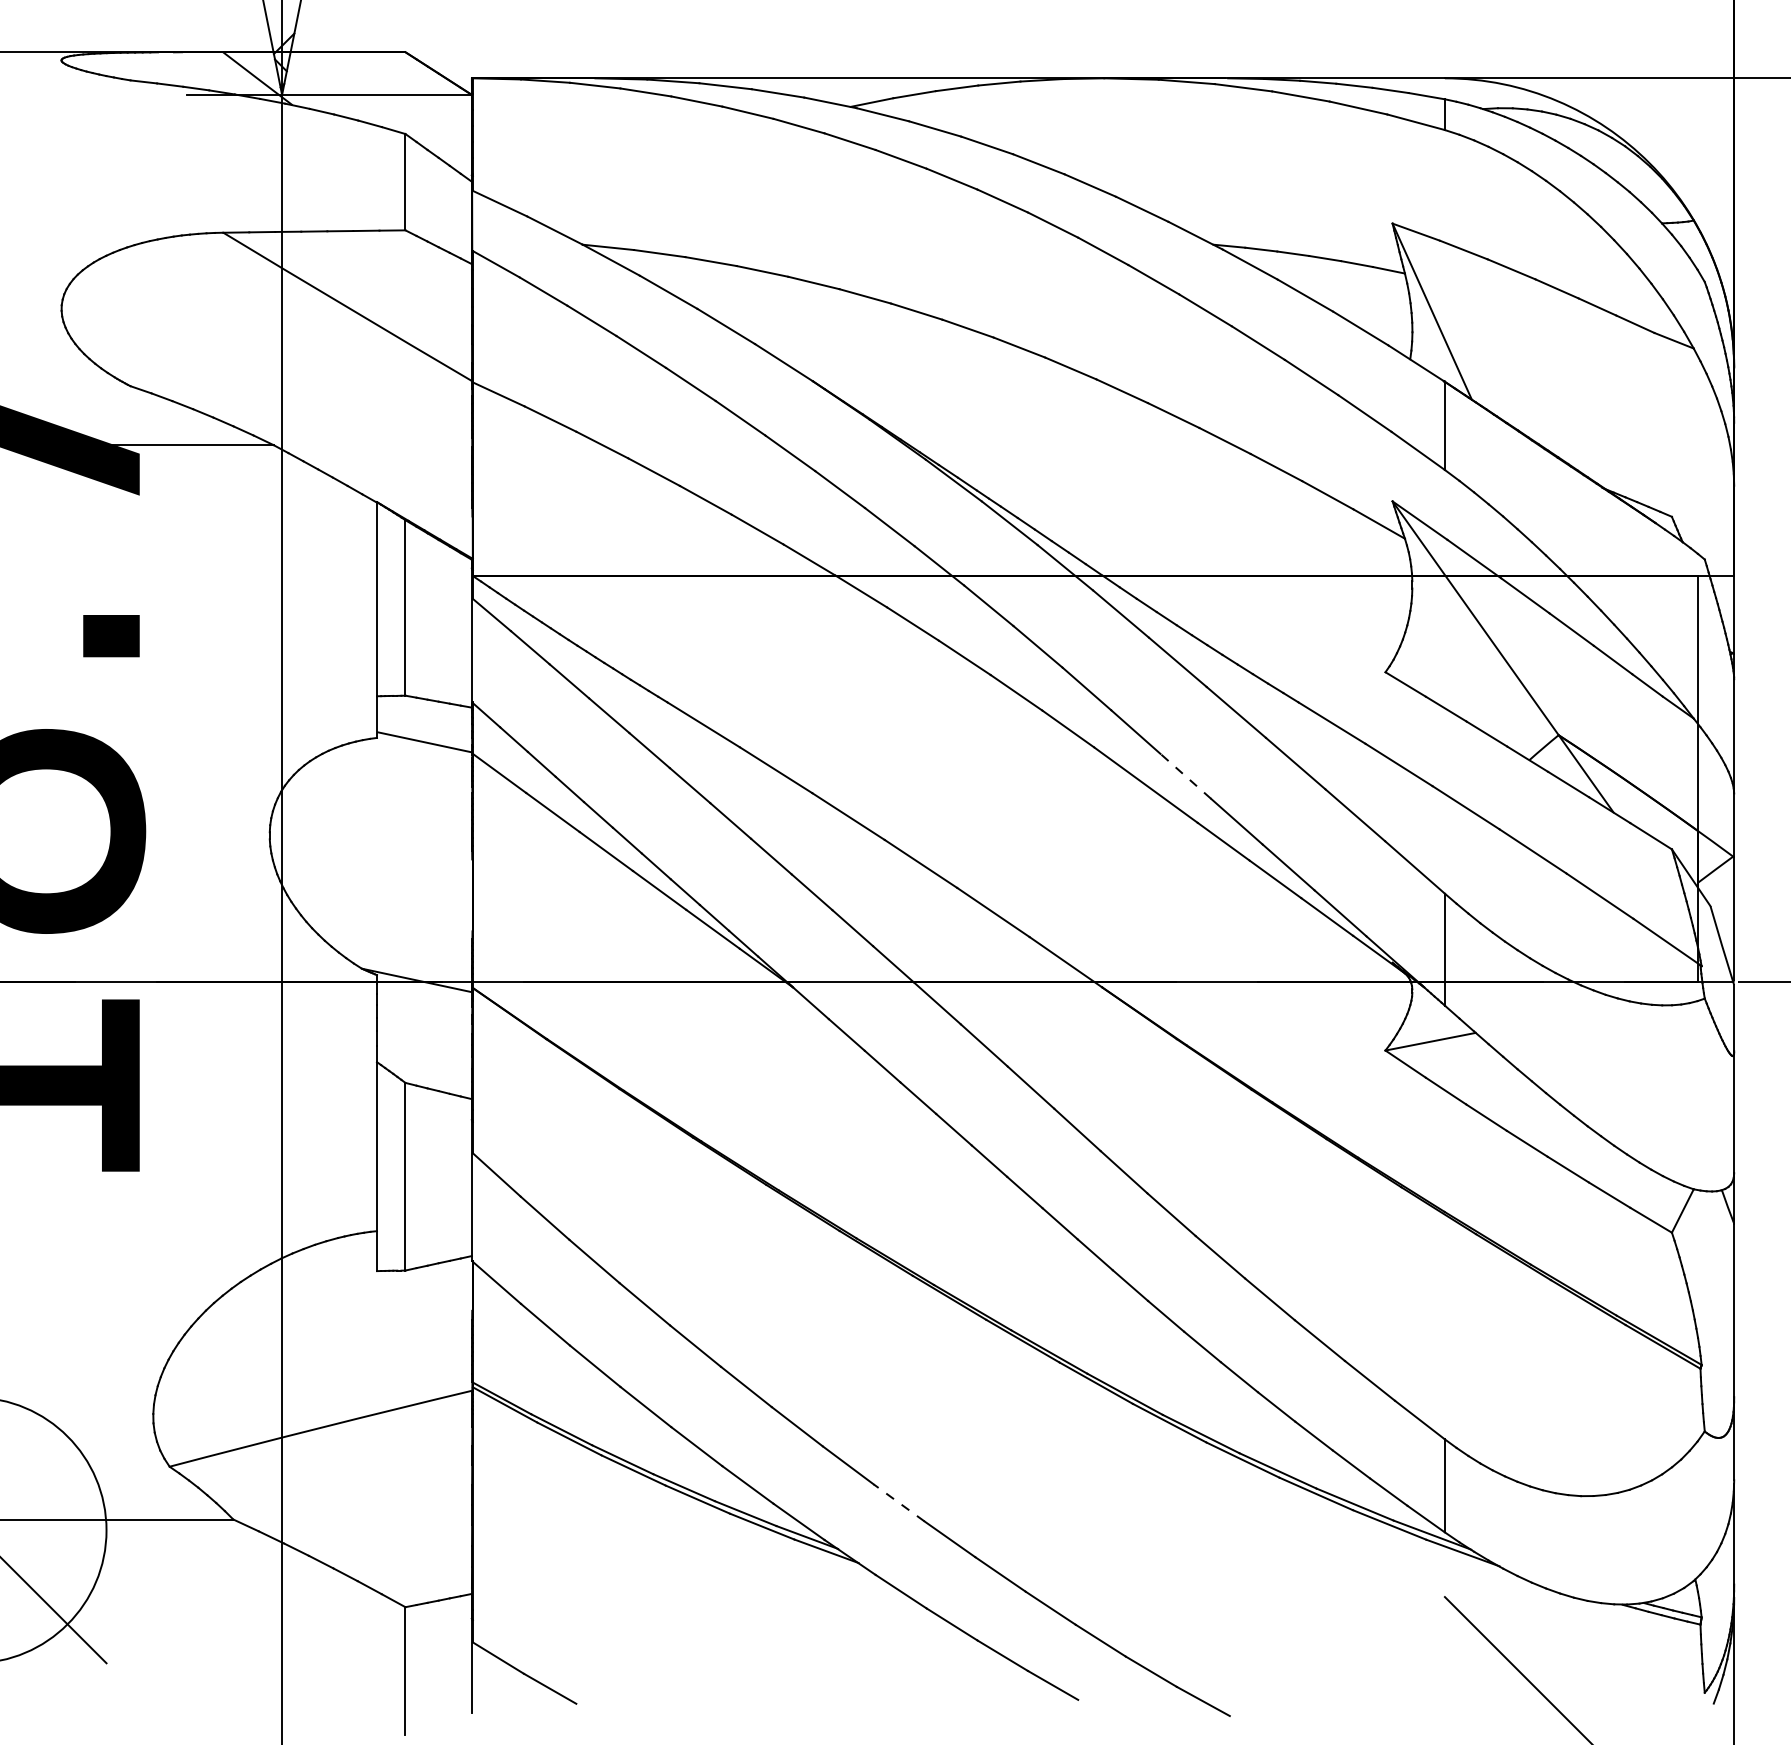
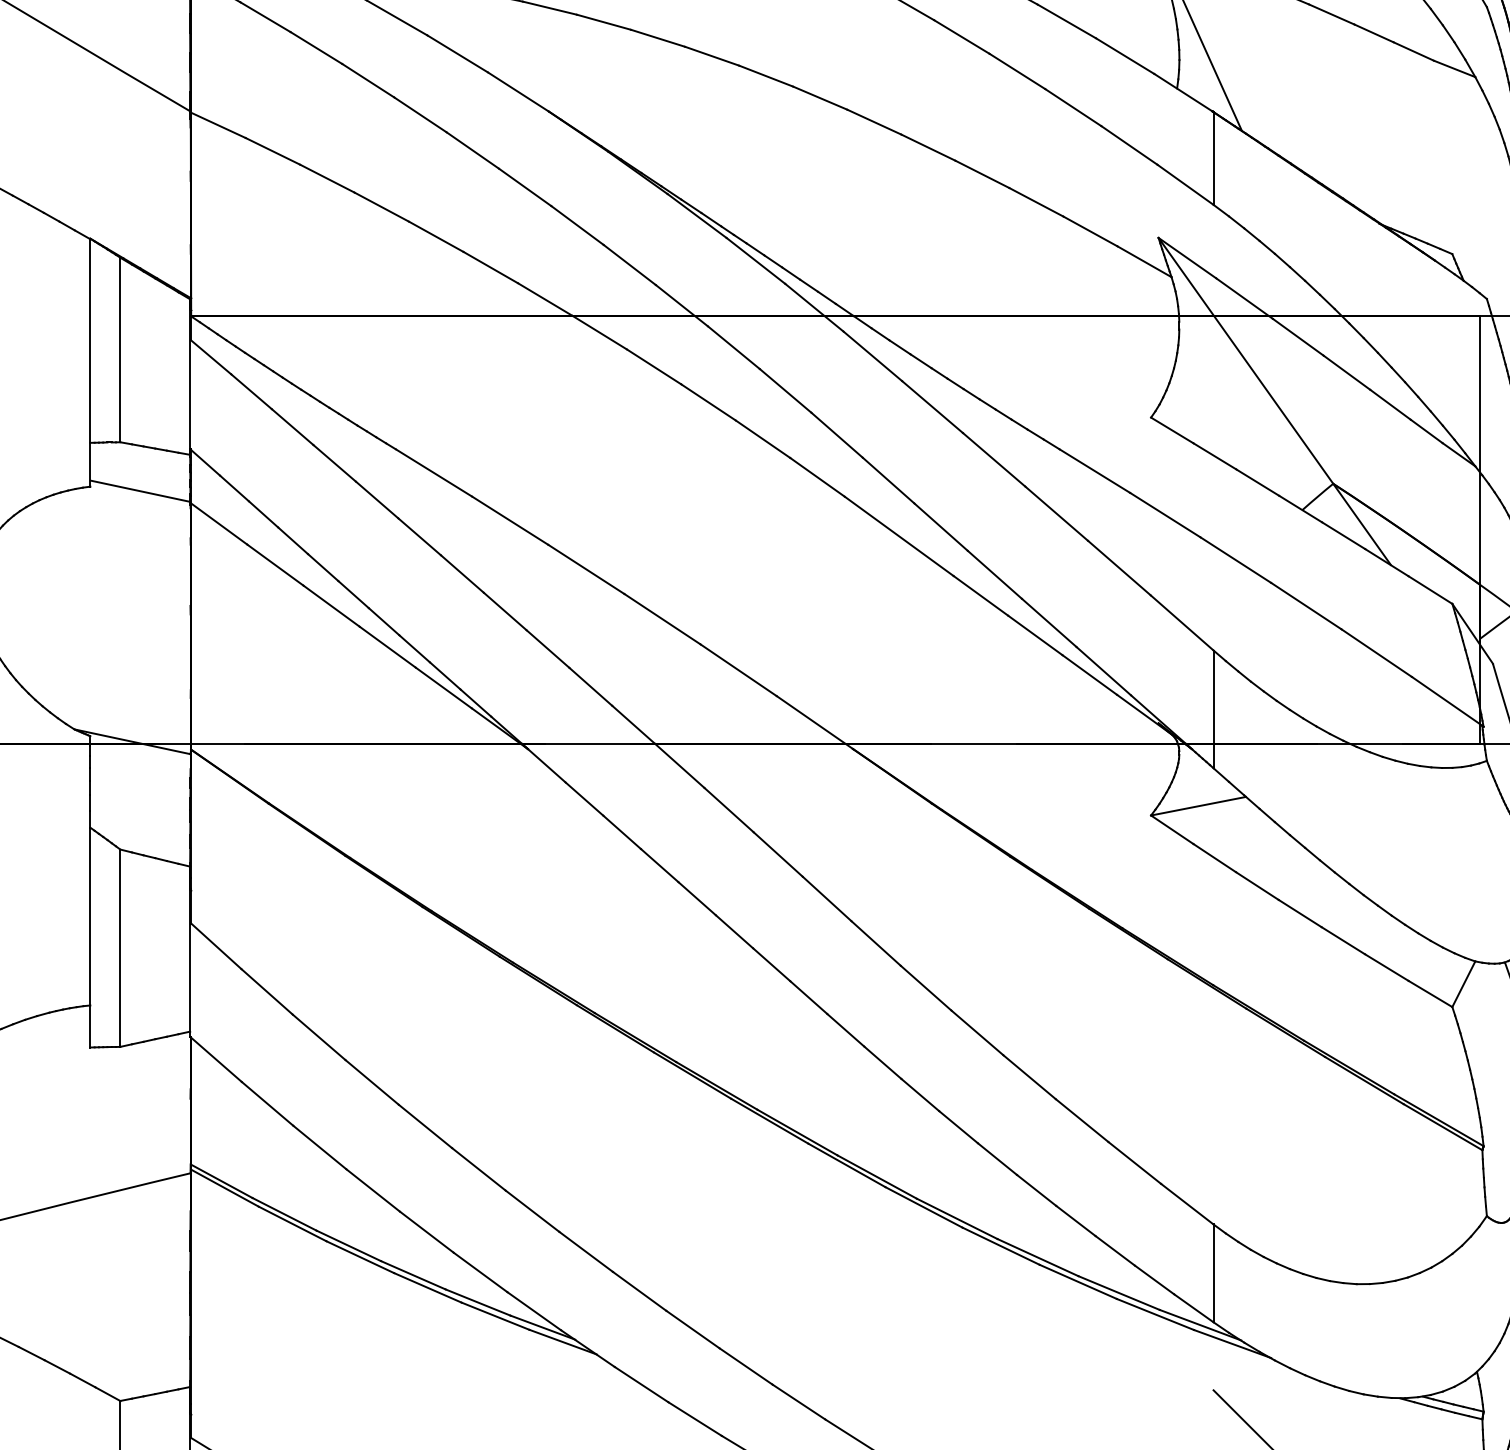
line: (1185, 776) -> (940, 527), dashed -> solid
line: (898, 1502) -> (638, 1290), dashed -> solid

